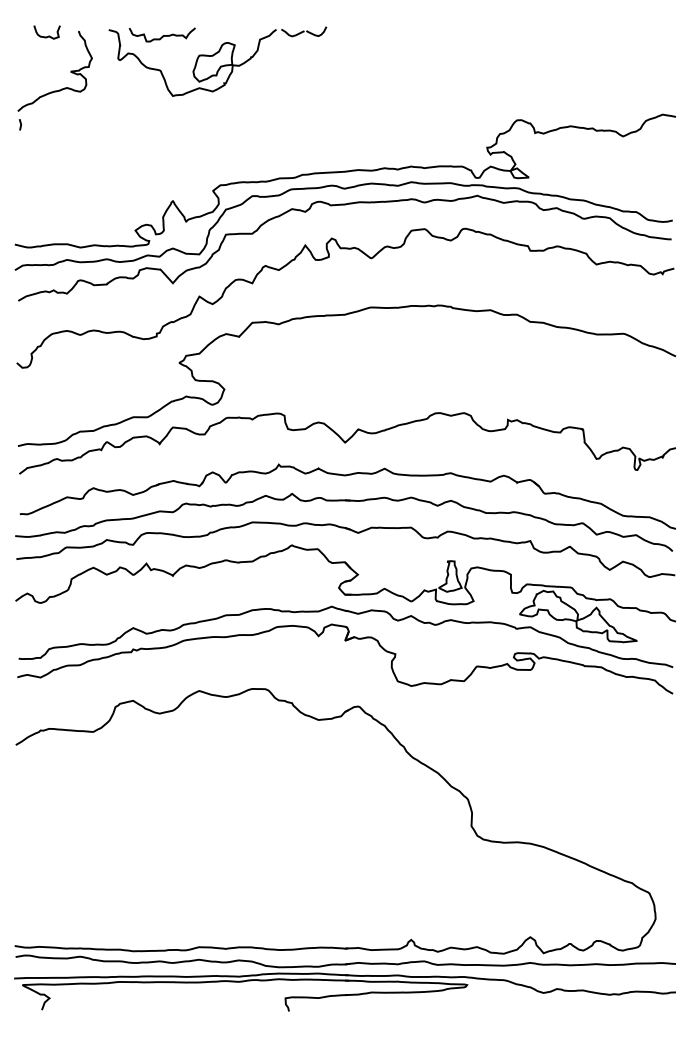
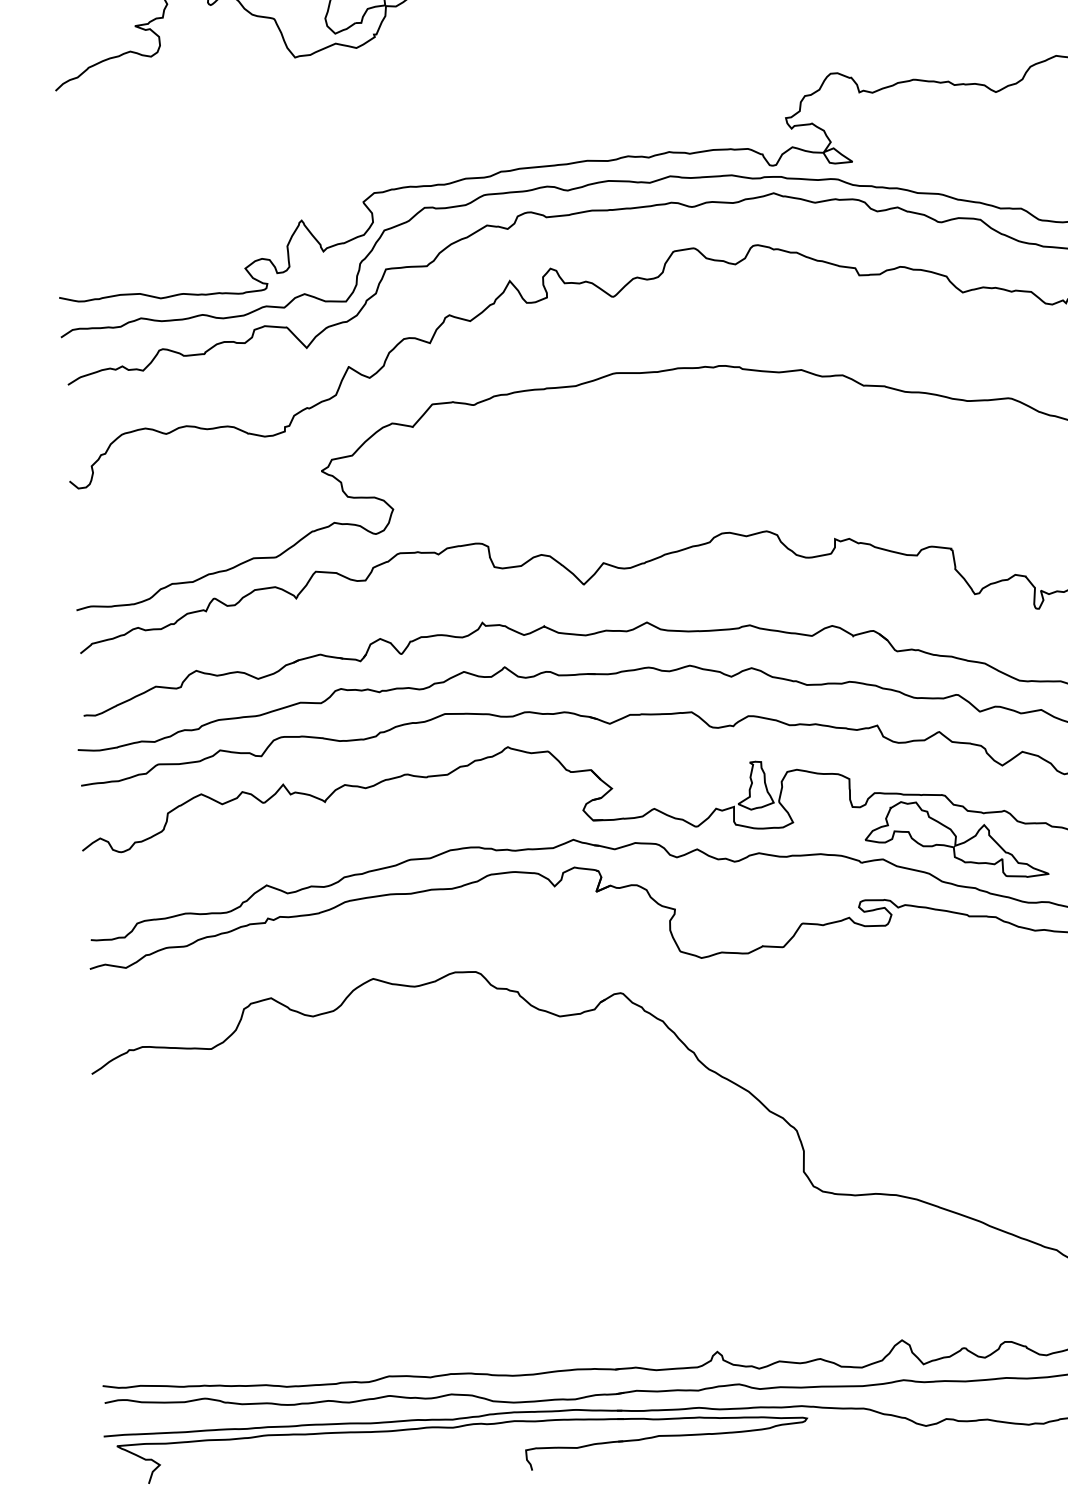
line: (20, 124) -> (60, 111), removed

